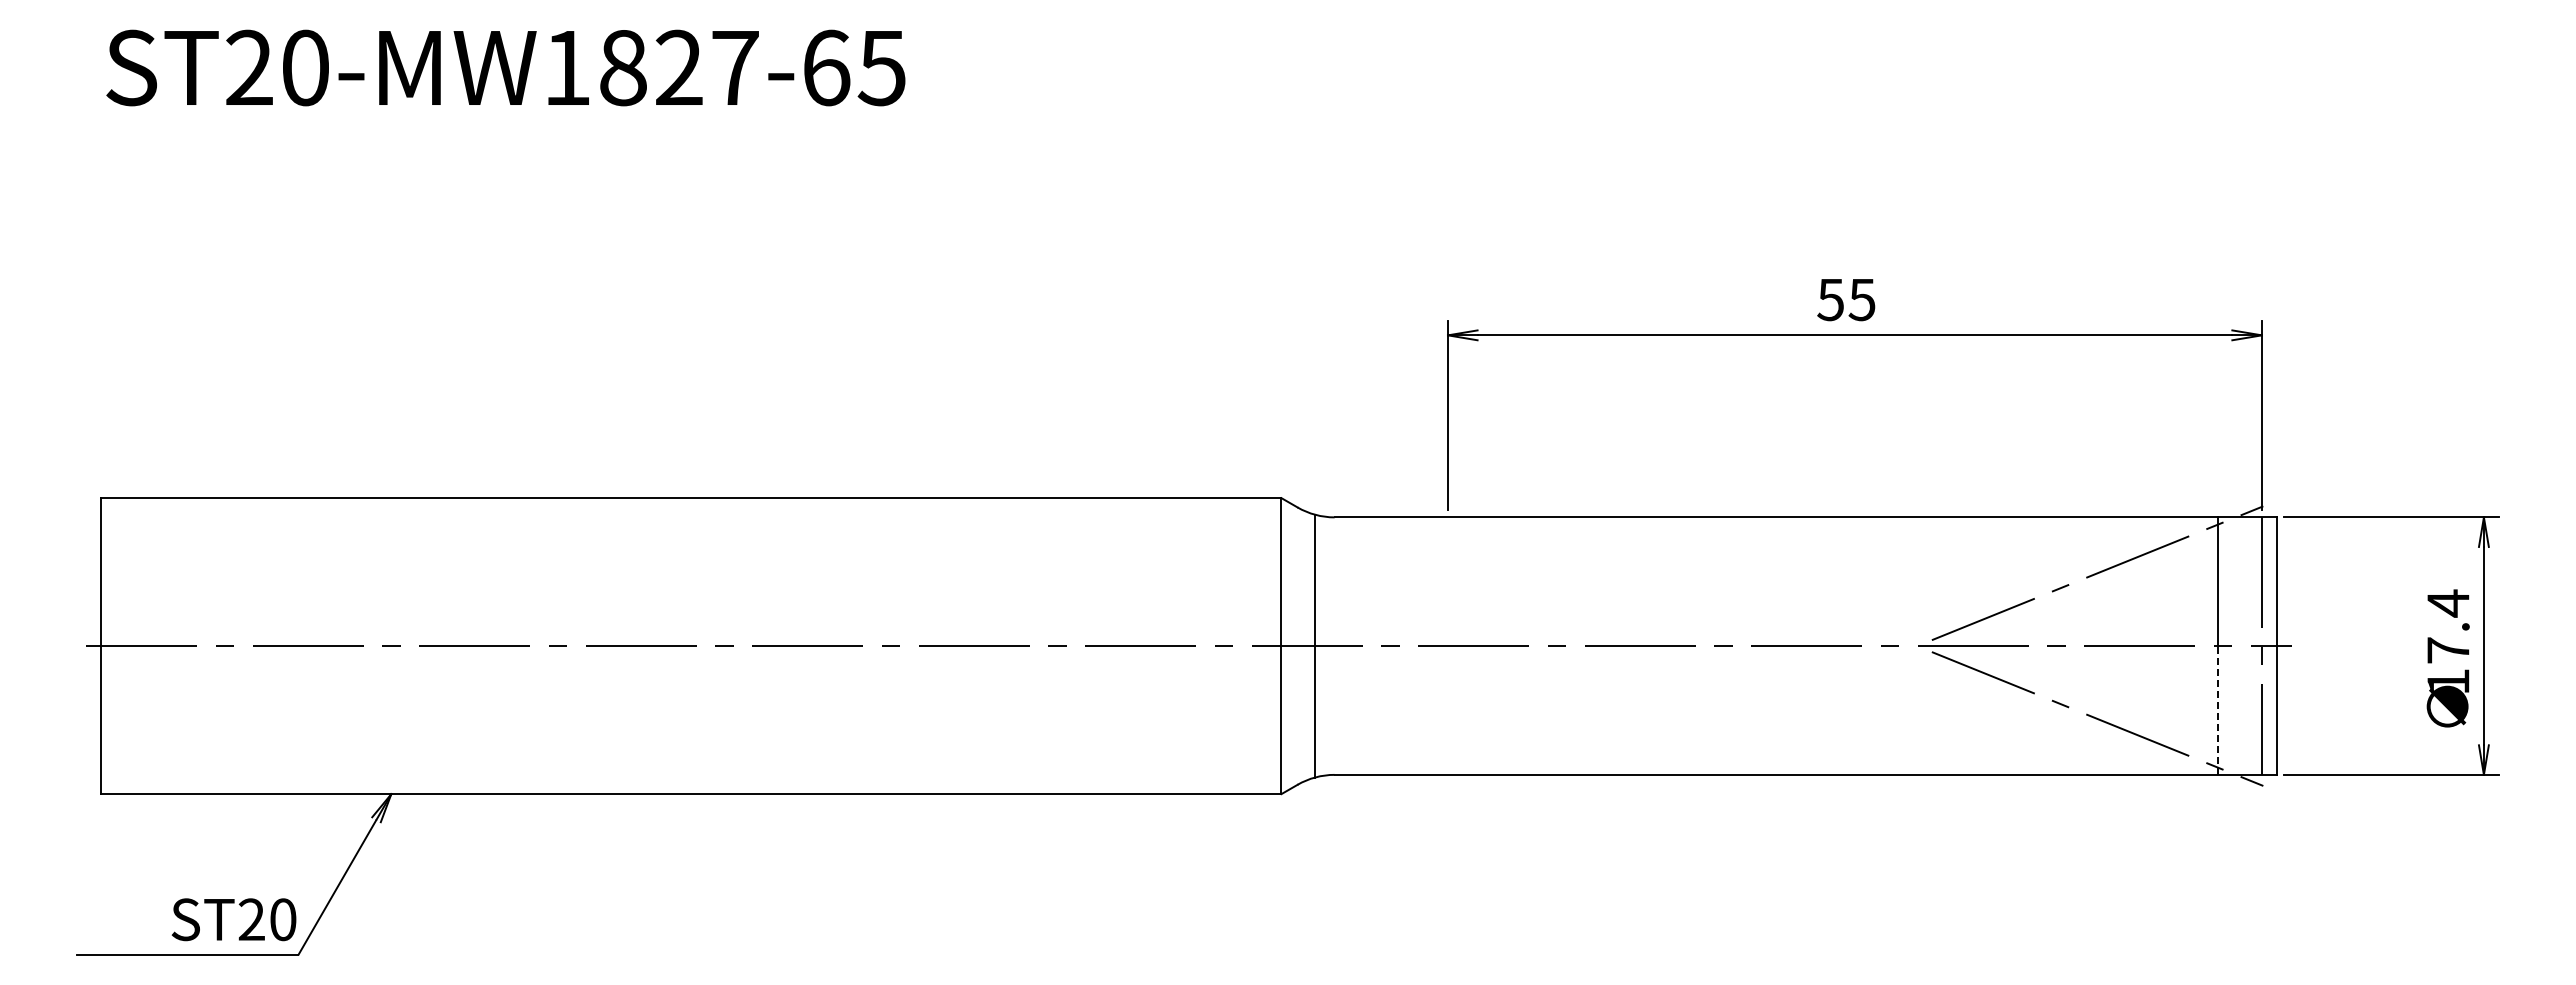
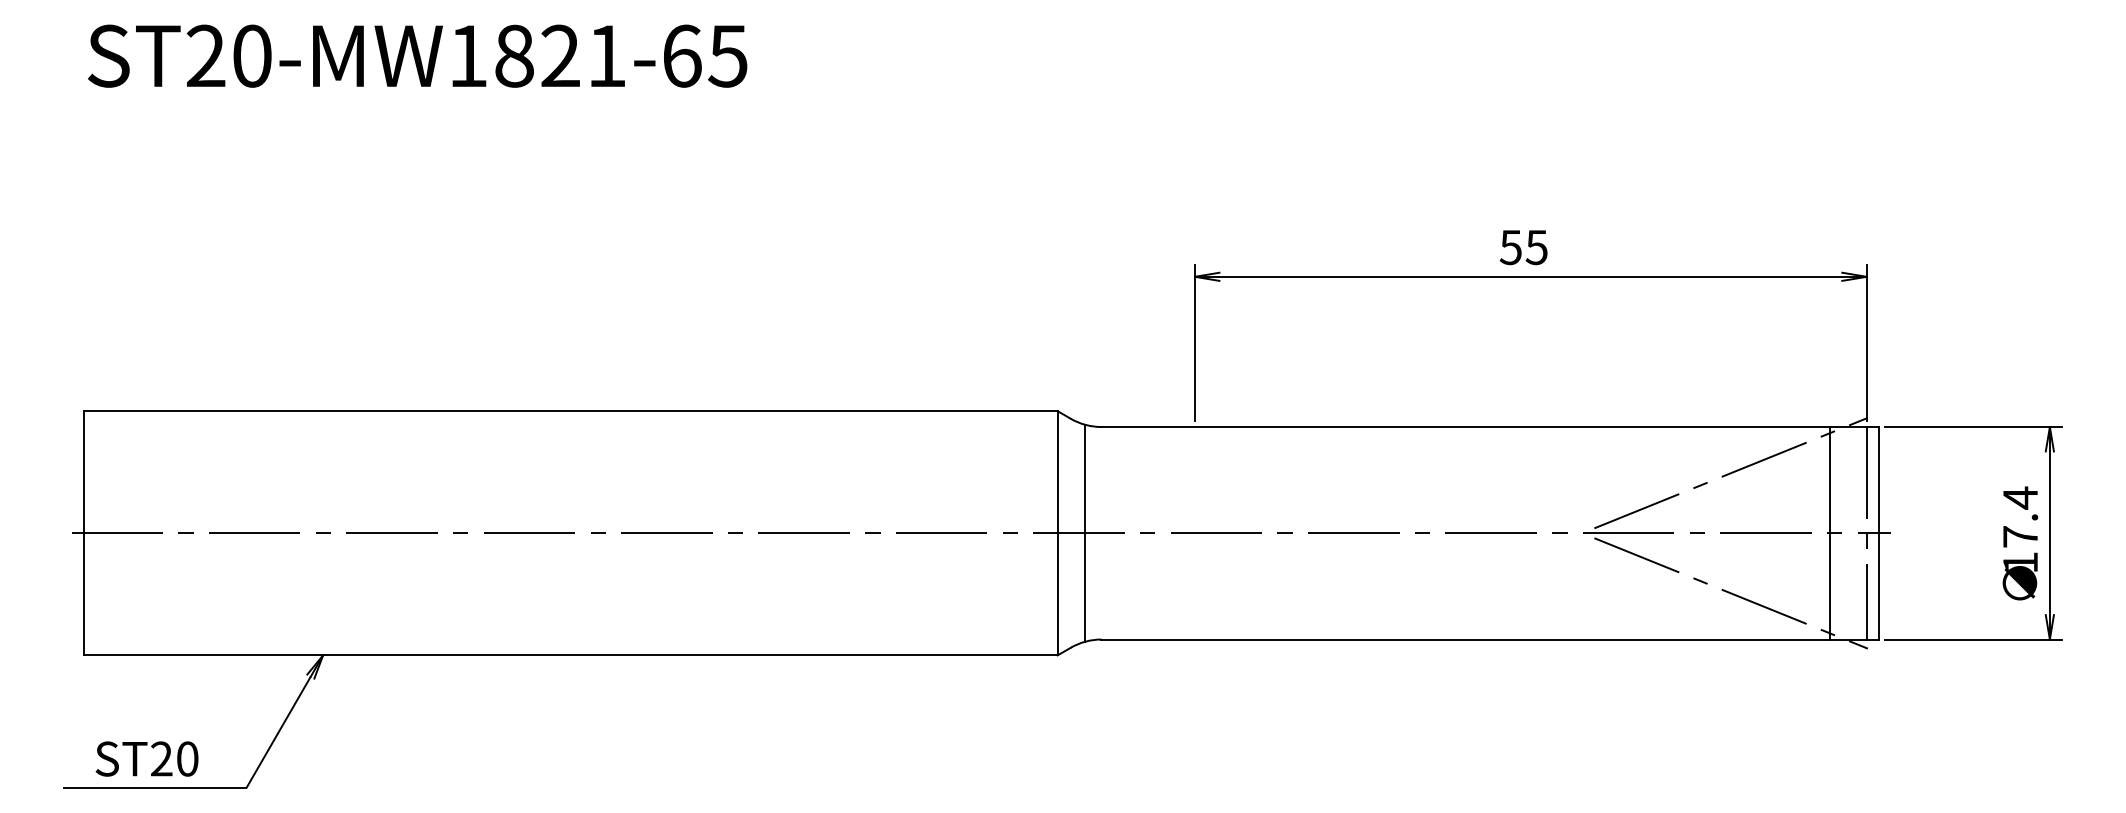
text: (735, 67) -> (607, 55), ST20-MW1827-65 -> ST20-MW1821-65
line: (2217, 710) -> (1830, 586), dashed -> solid
text: (233, 919) -> (146, 758), moved

